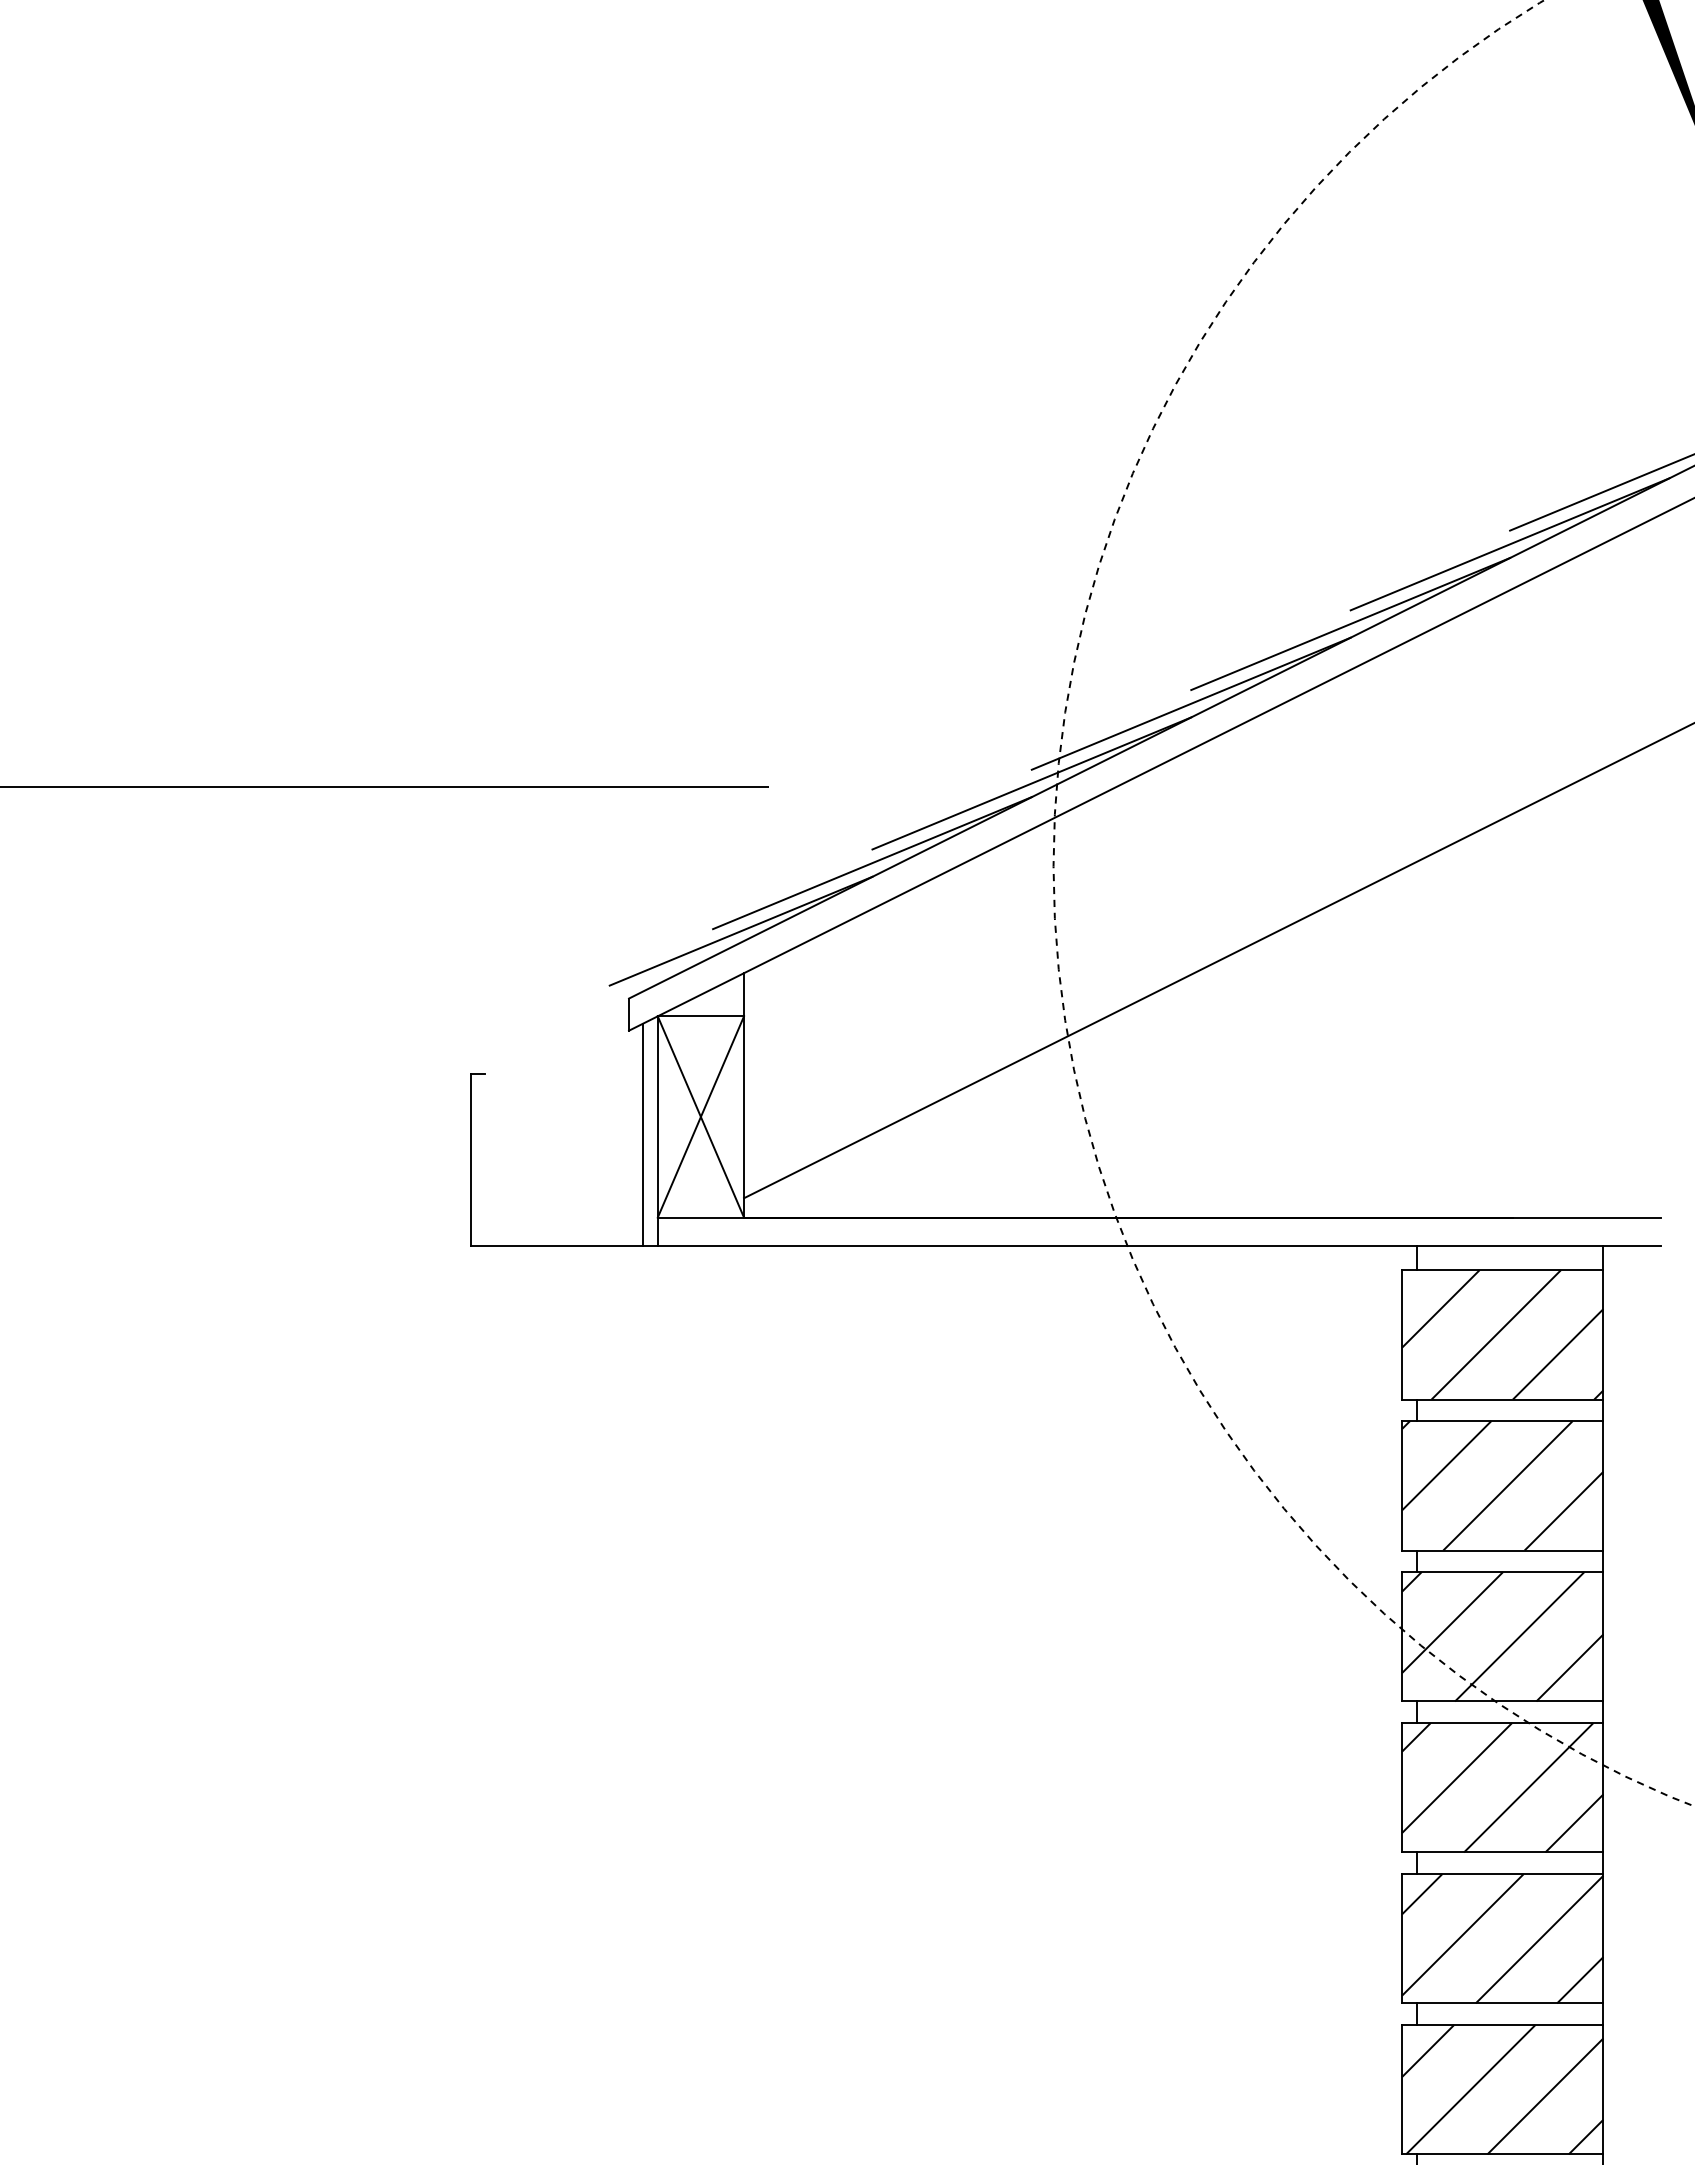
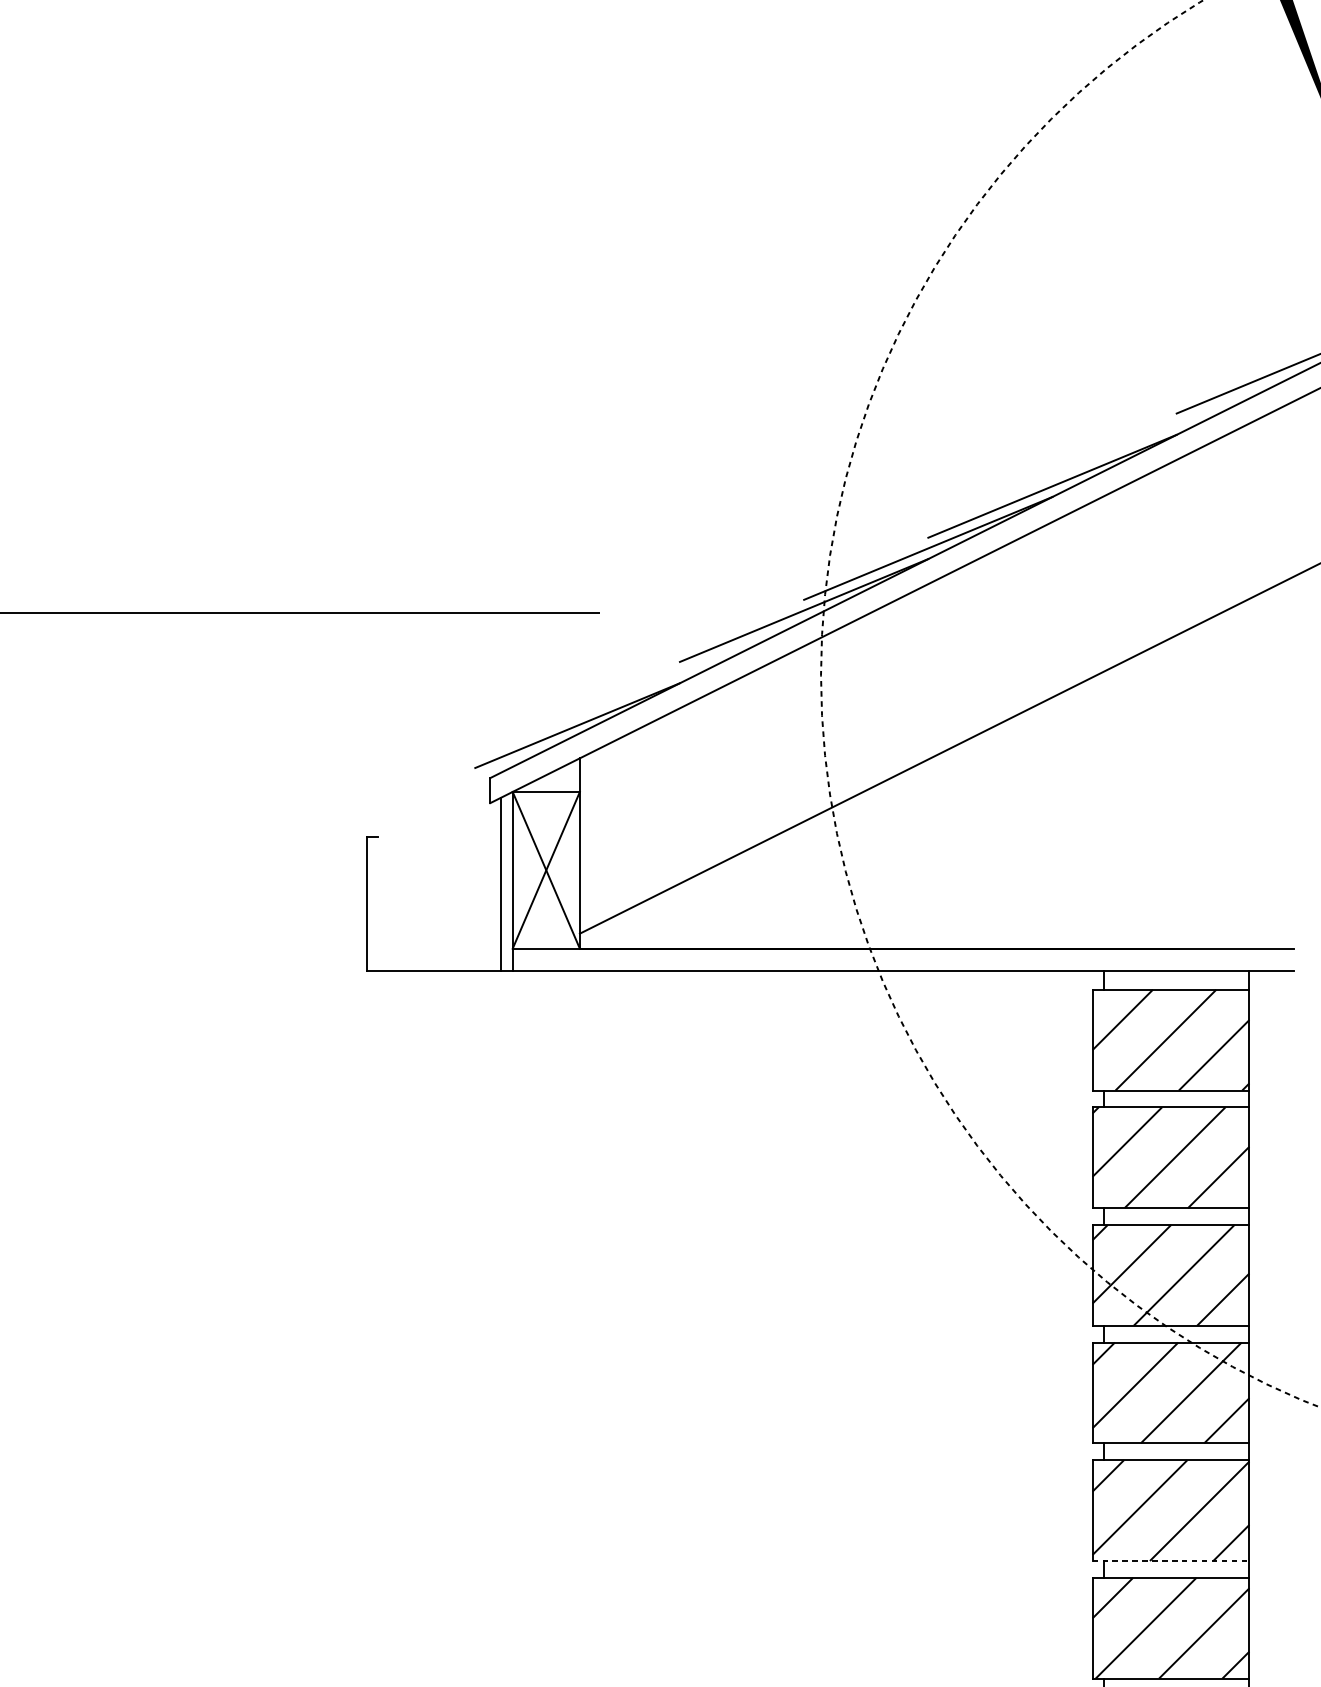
line: (1509, 544) -> (1176, 424), removed
line: (872, 863) -> (679, 672), removed
line: (1502, 2003) -> (1170, 1561), solid -> dashed

